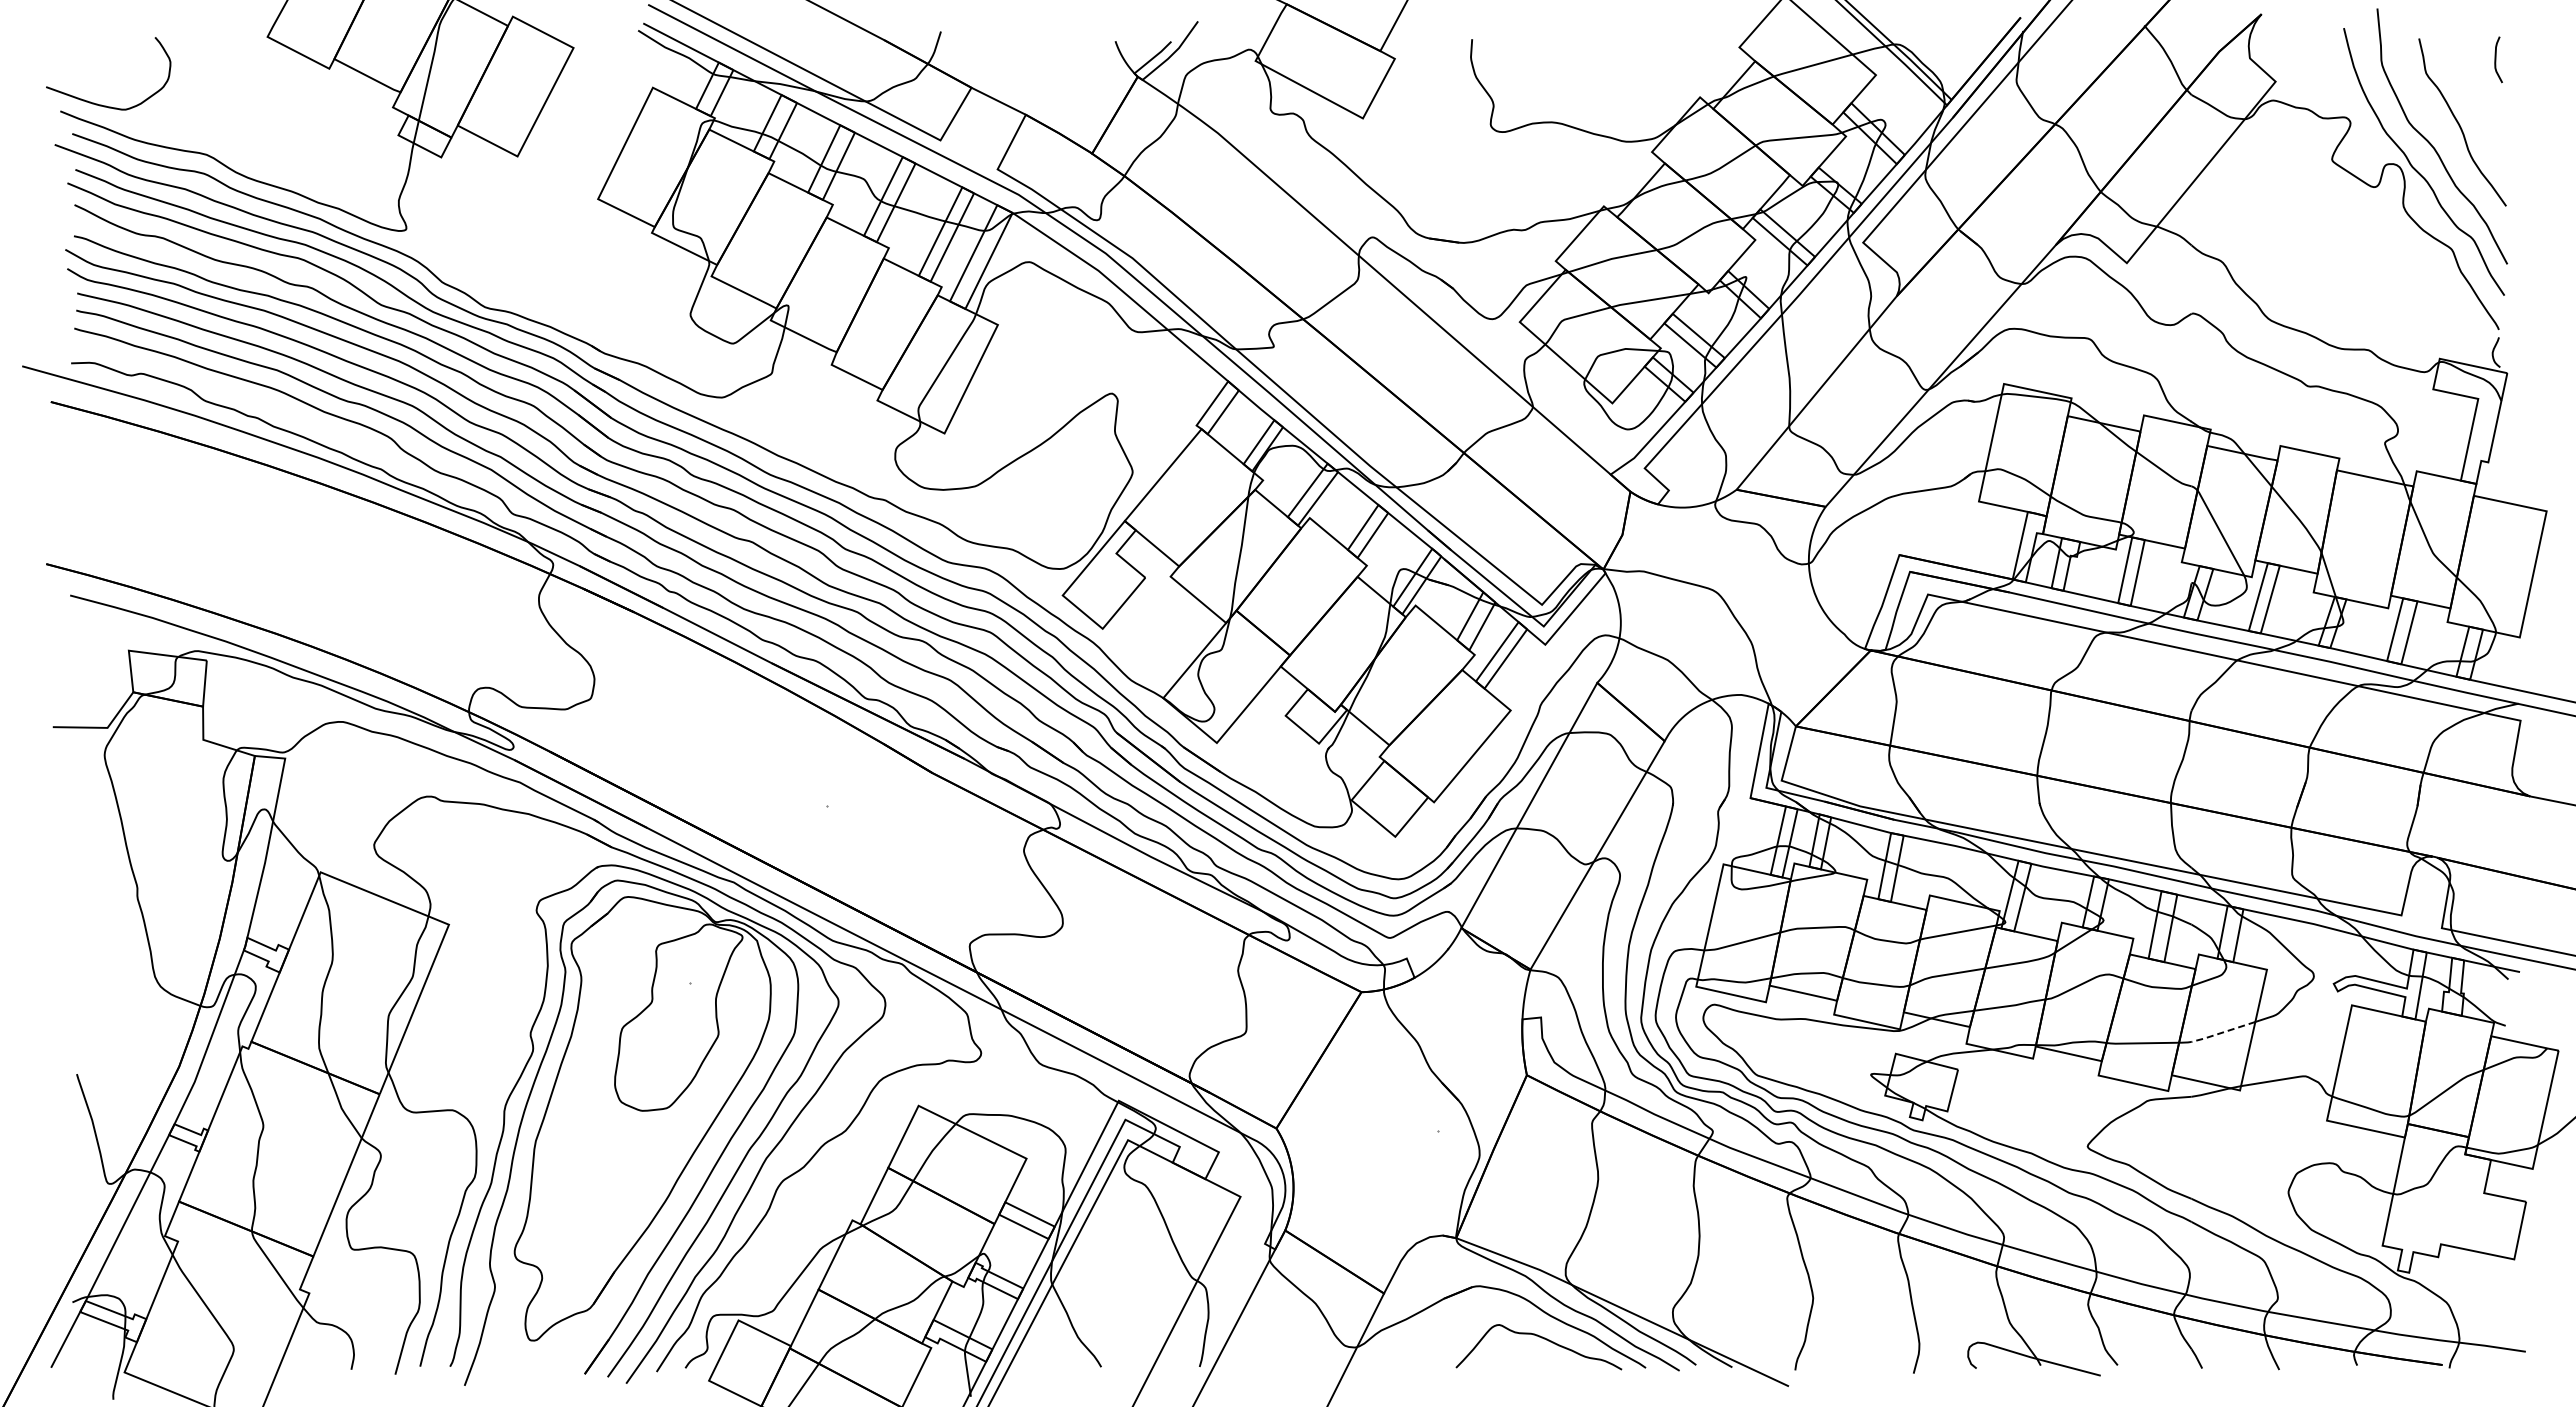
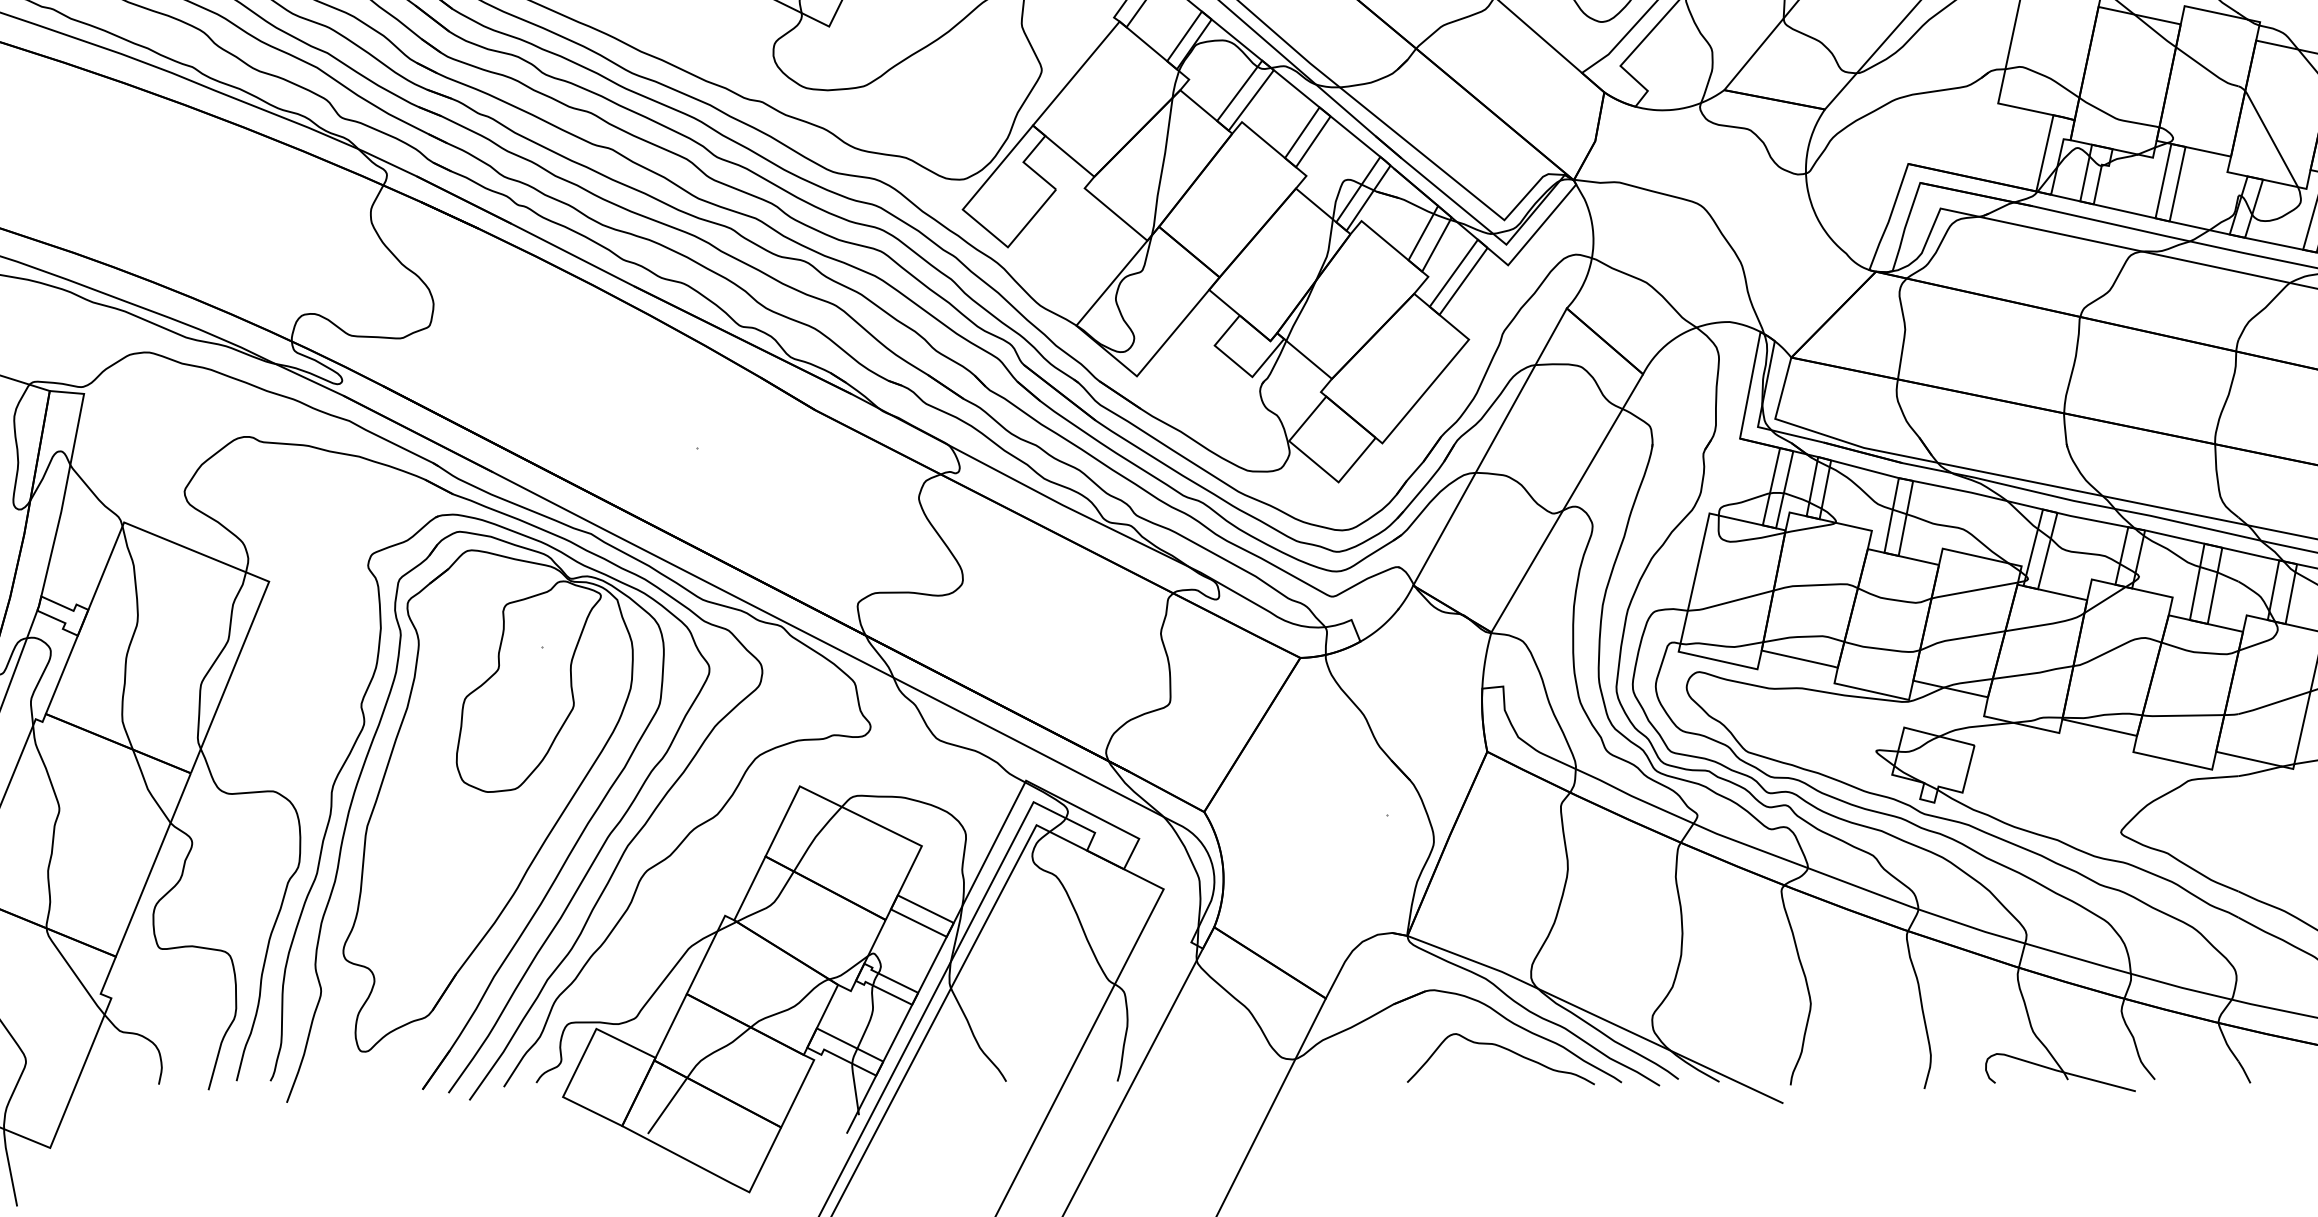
line: (2222, 1032) -> (2273, 703), dashed -> solid

